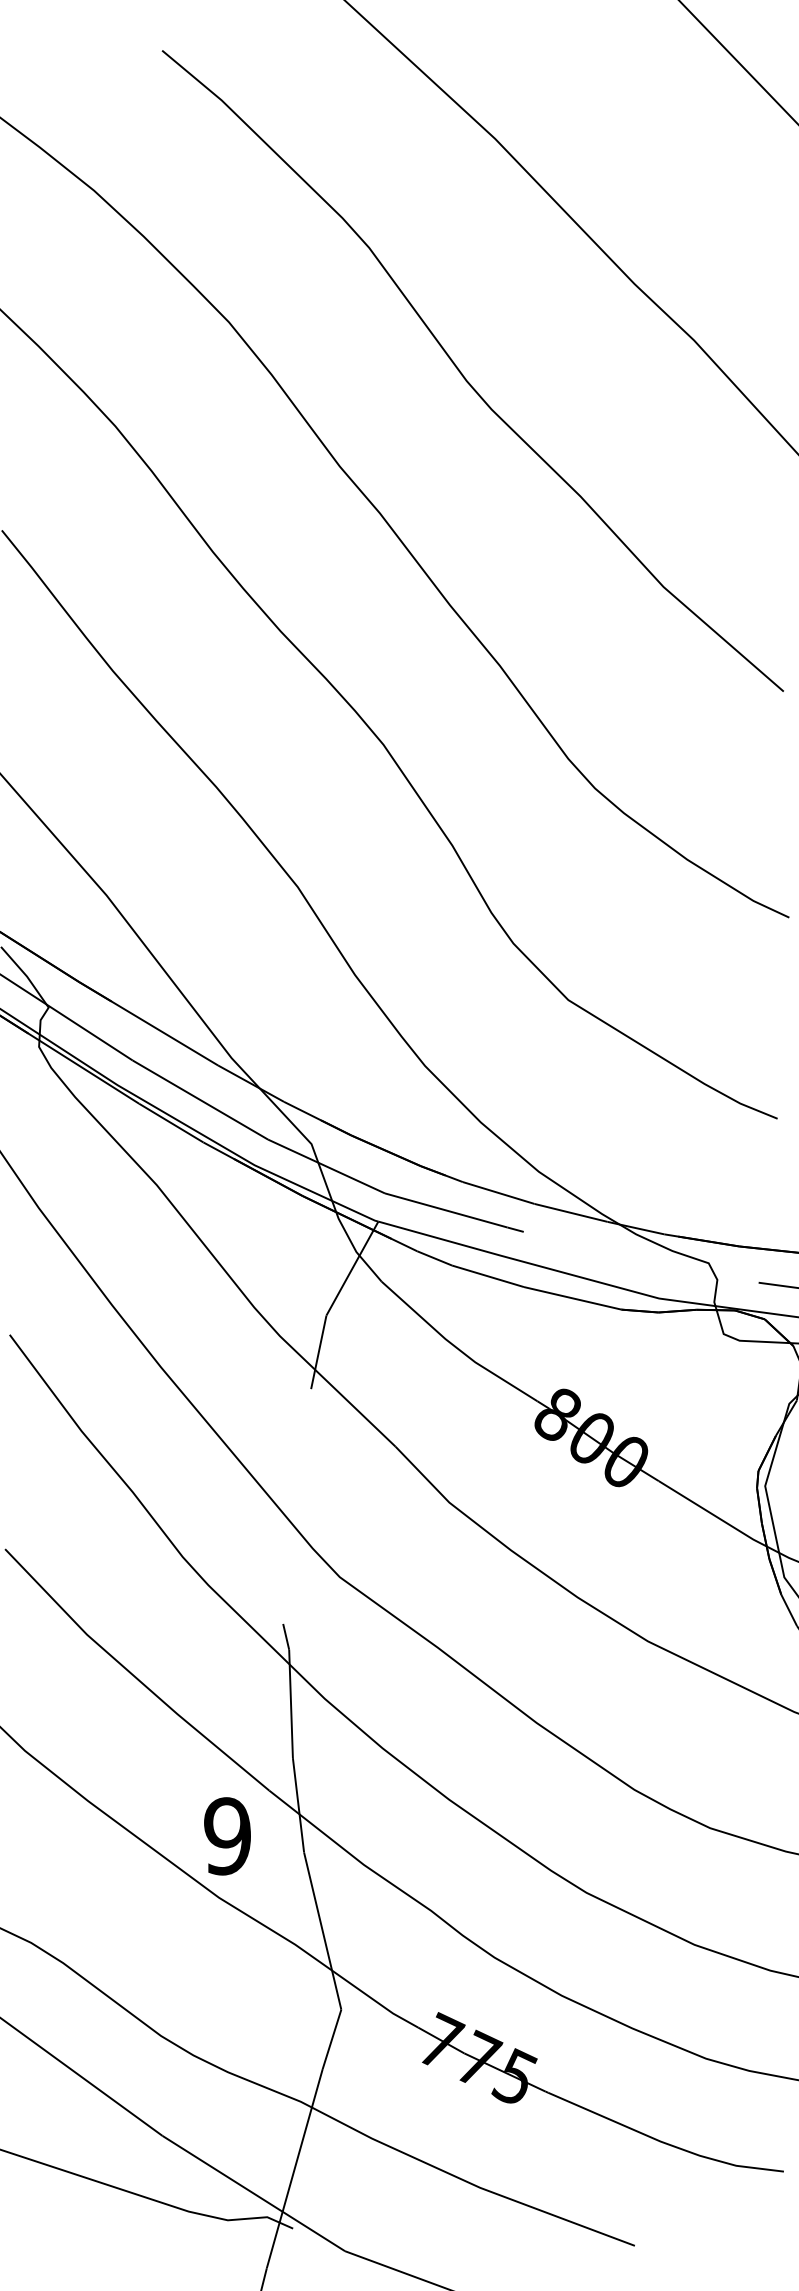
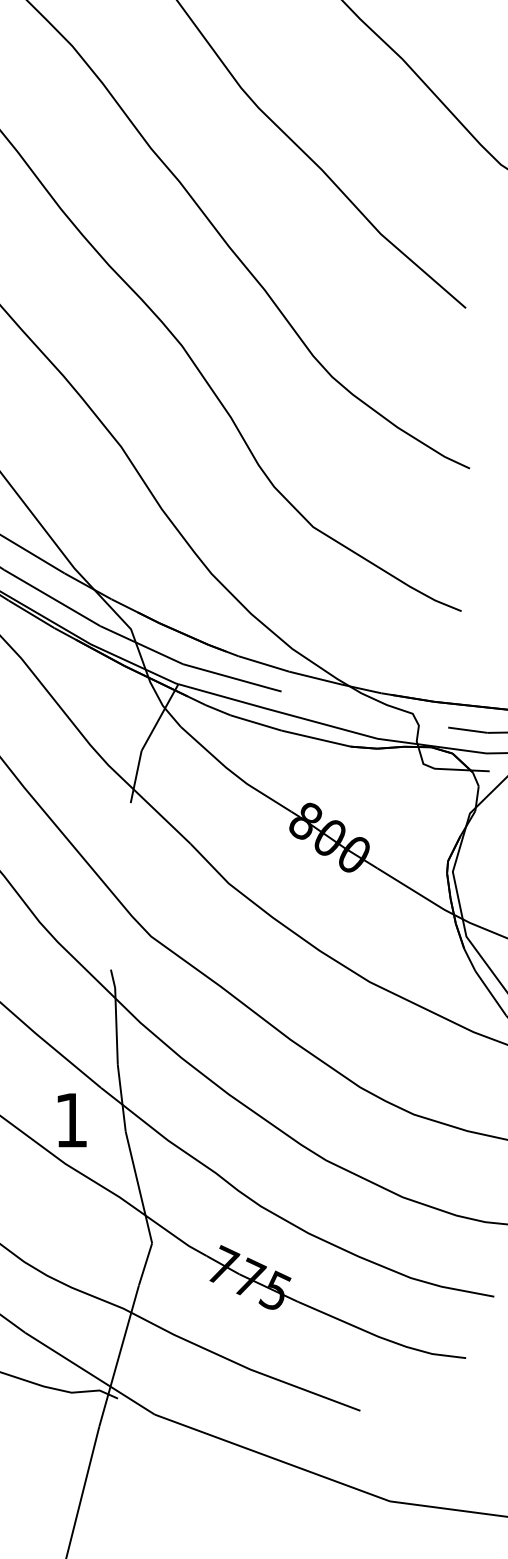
text: (227, 1836) -> (71, 1120), 9 -> 1

